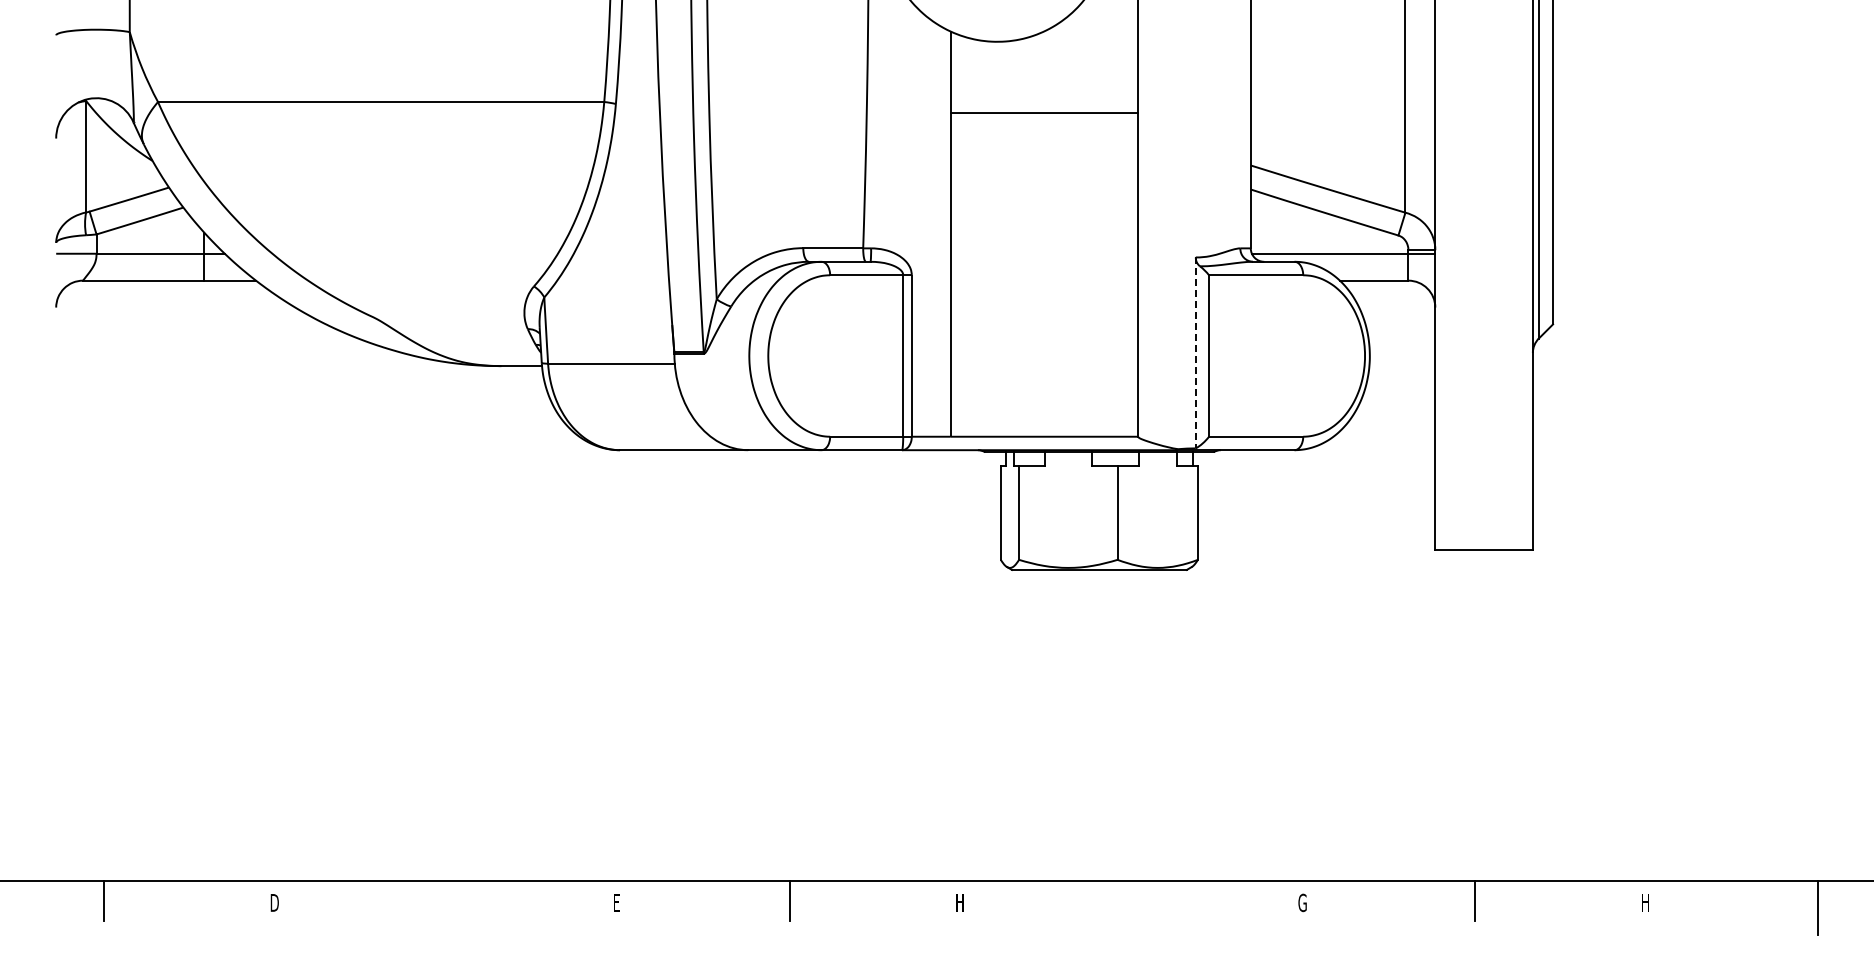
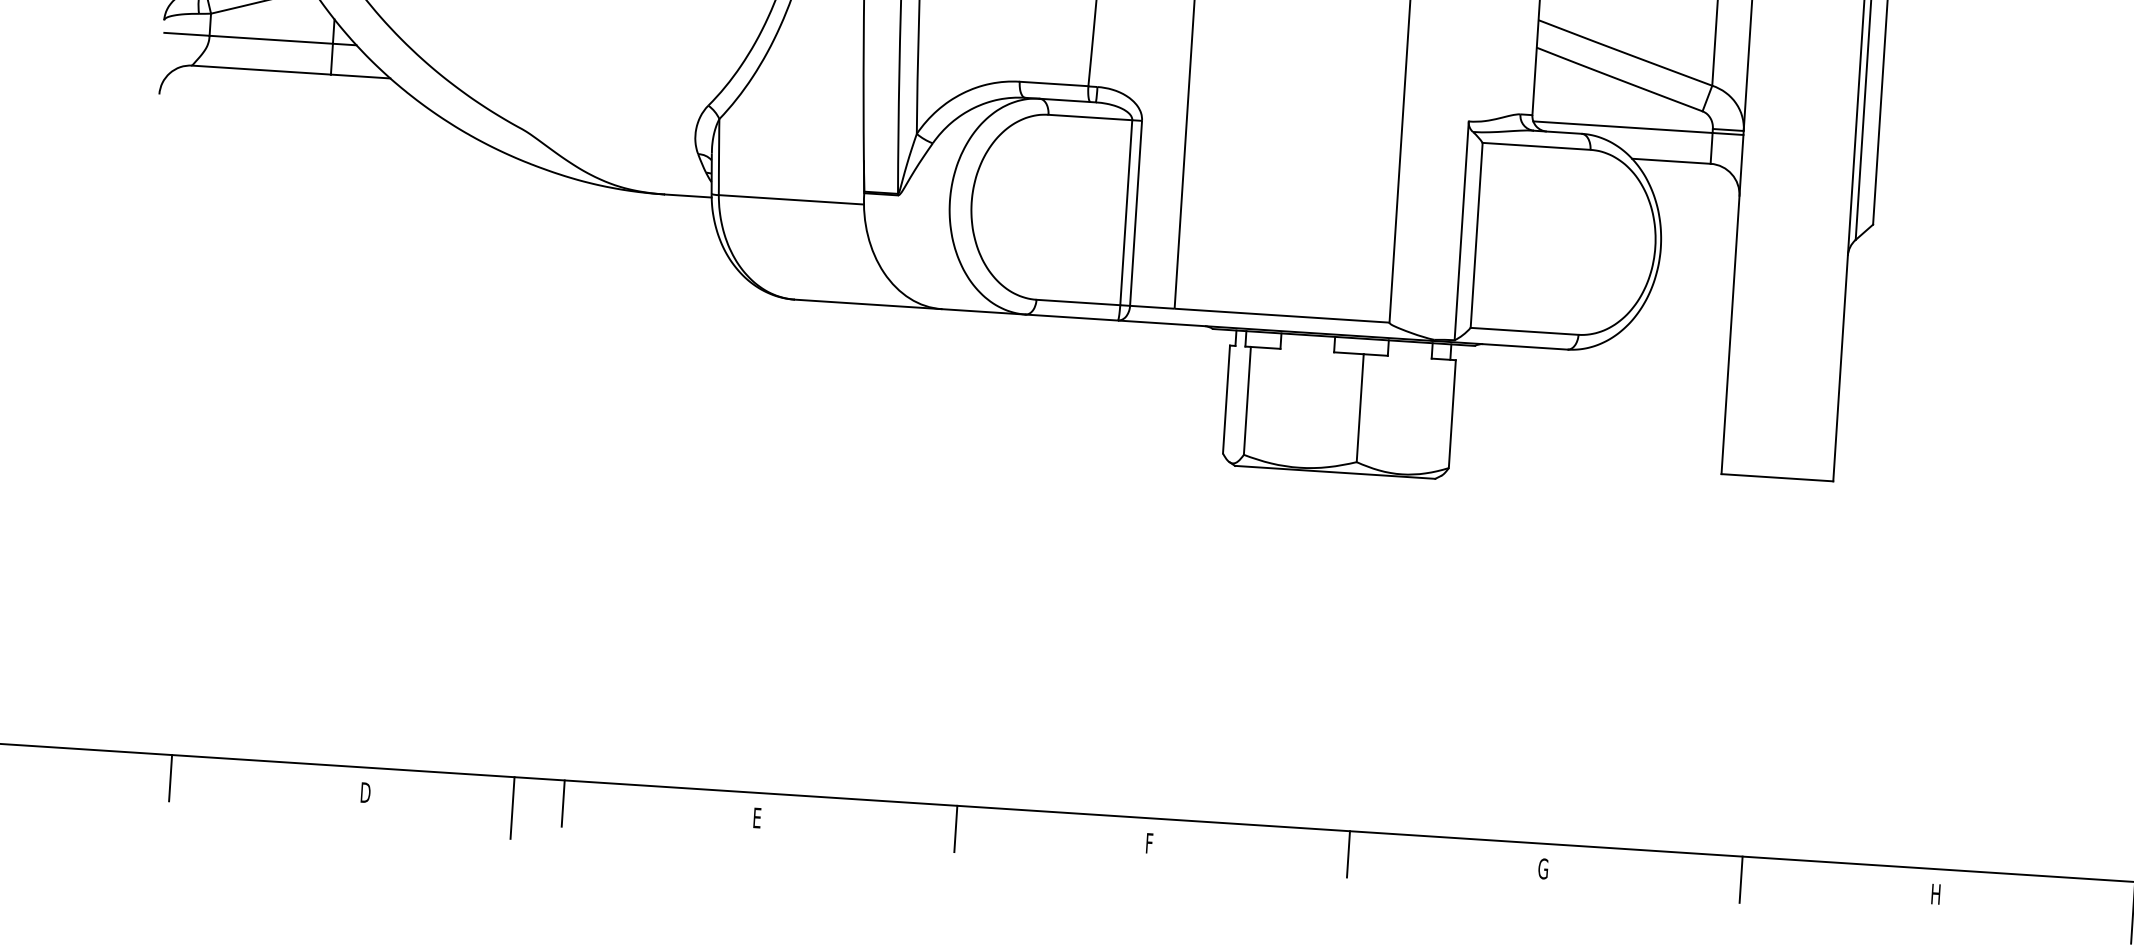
line: (1195, 353) -> (1461, 231), dashed -> solid
line: (447, 901) -> (563, 803), added
line: (1132, 901) -> (1348, 854), added
text: (960, 902) -> (1151, 843), H -> F
line: (403, 907) -> (512, 807), added

